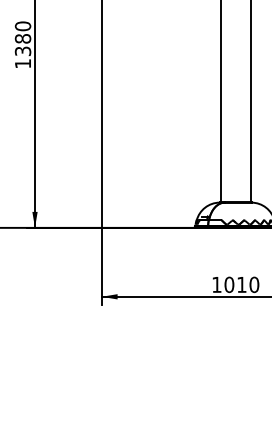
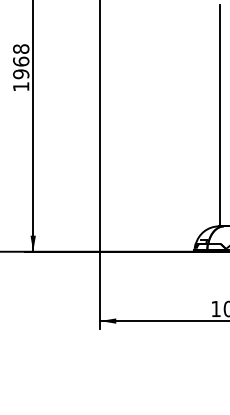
text: (22, 38) -> (20, 61), 1380 -> 1968

